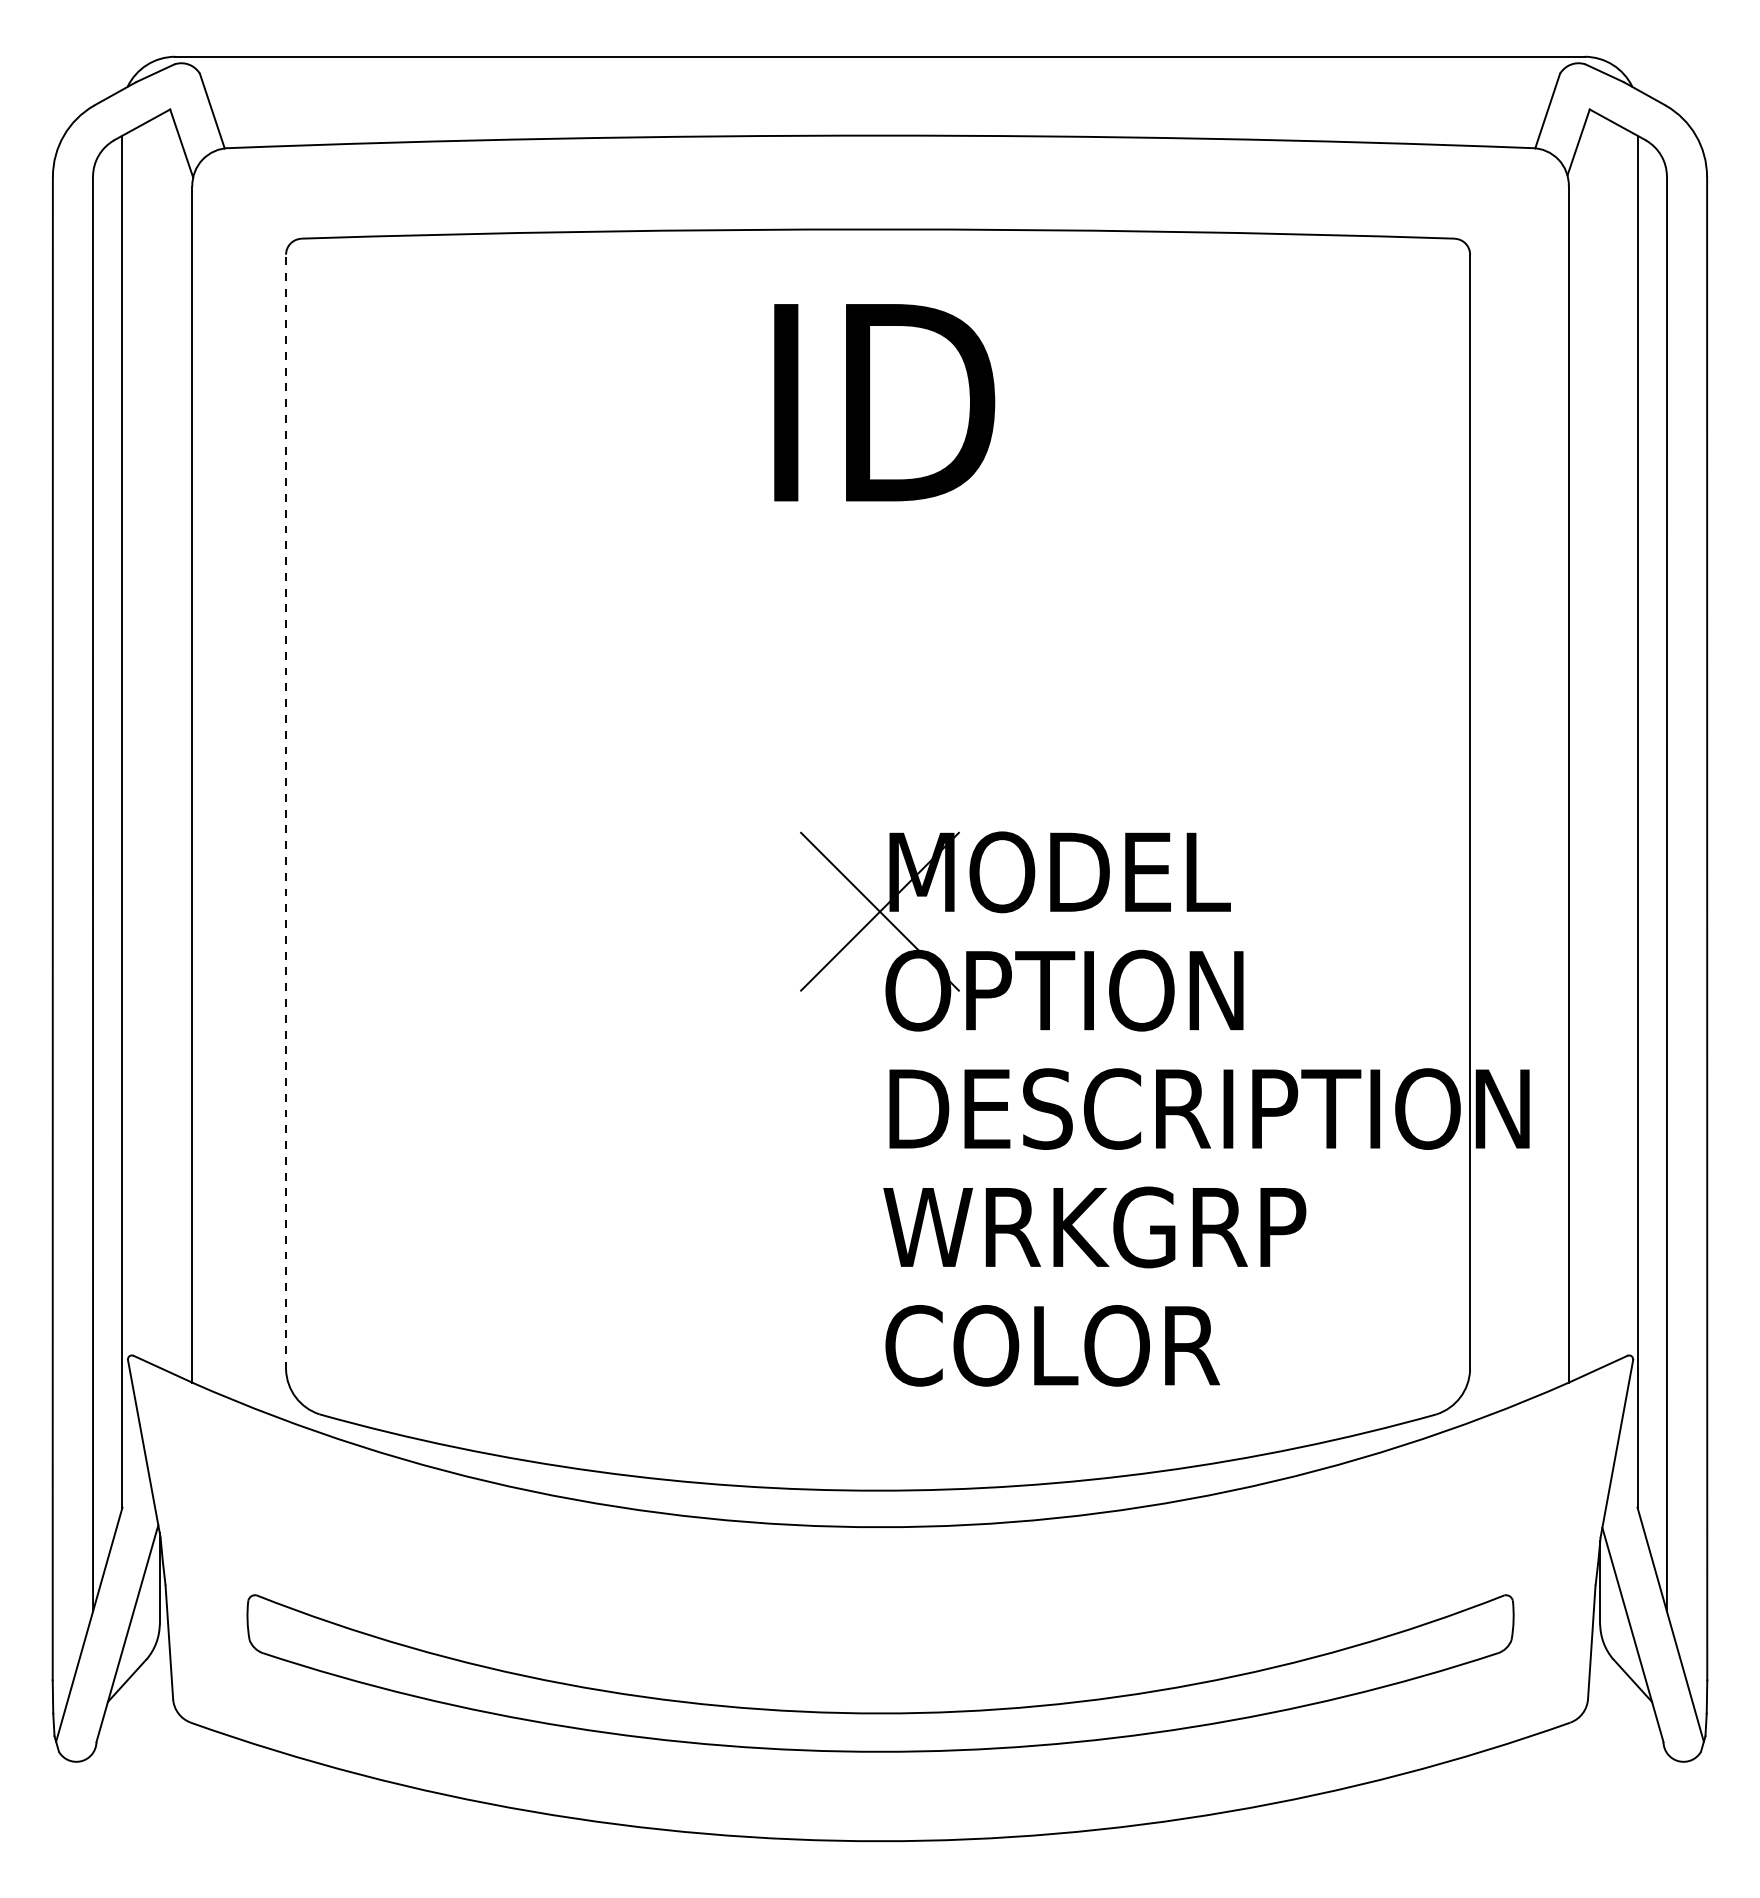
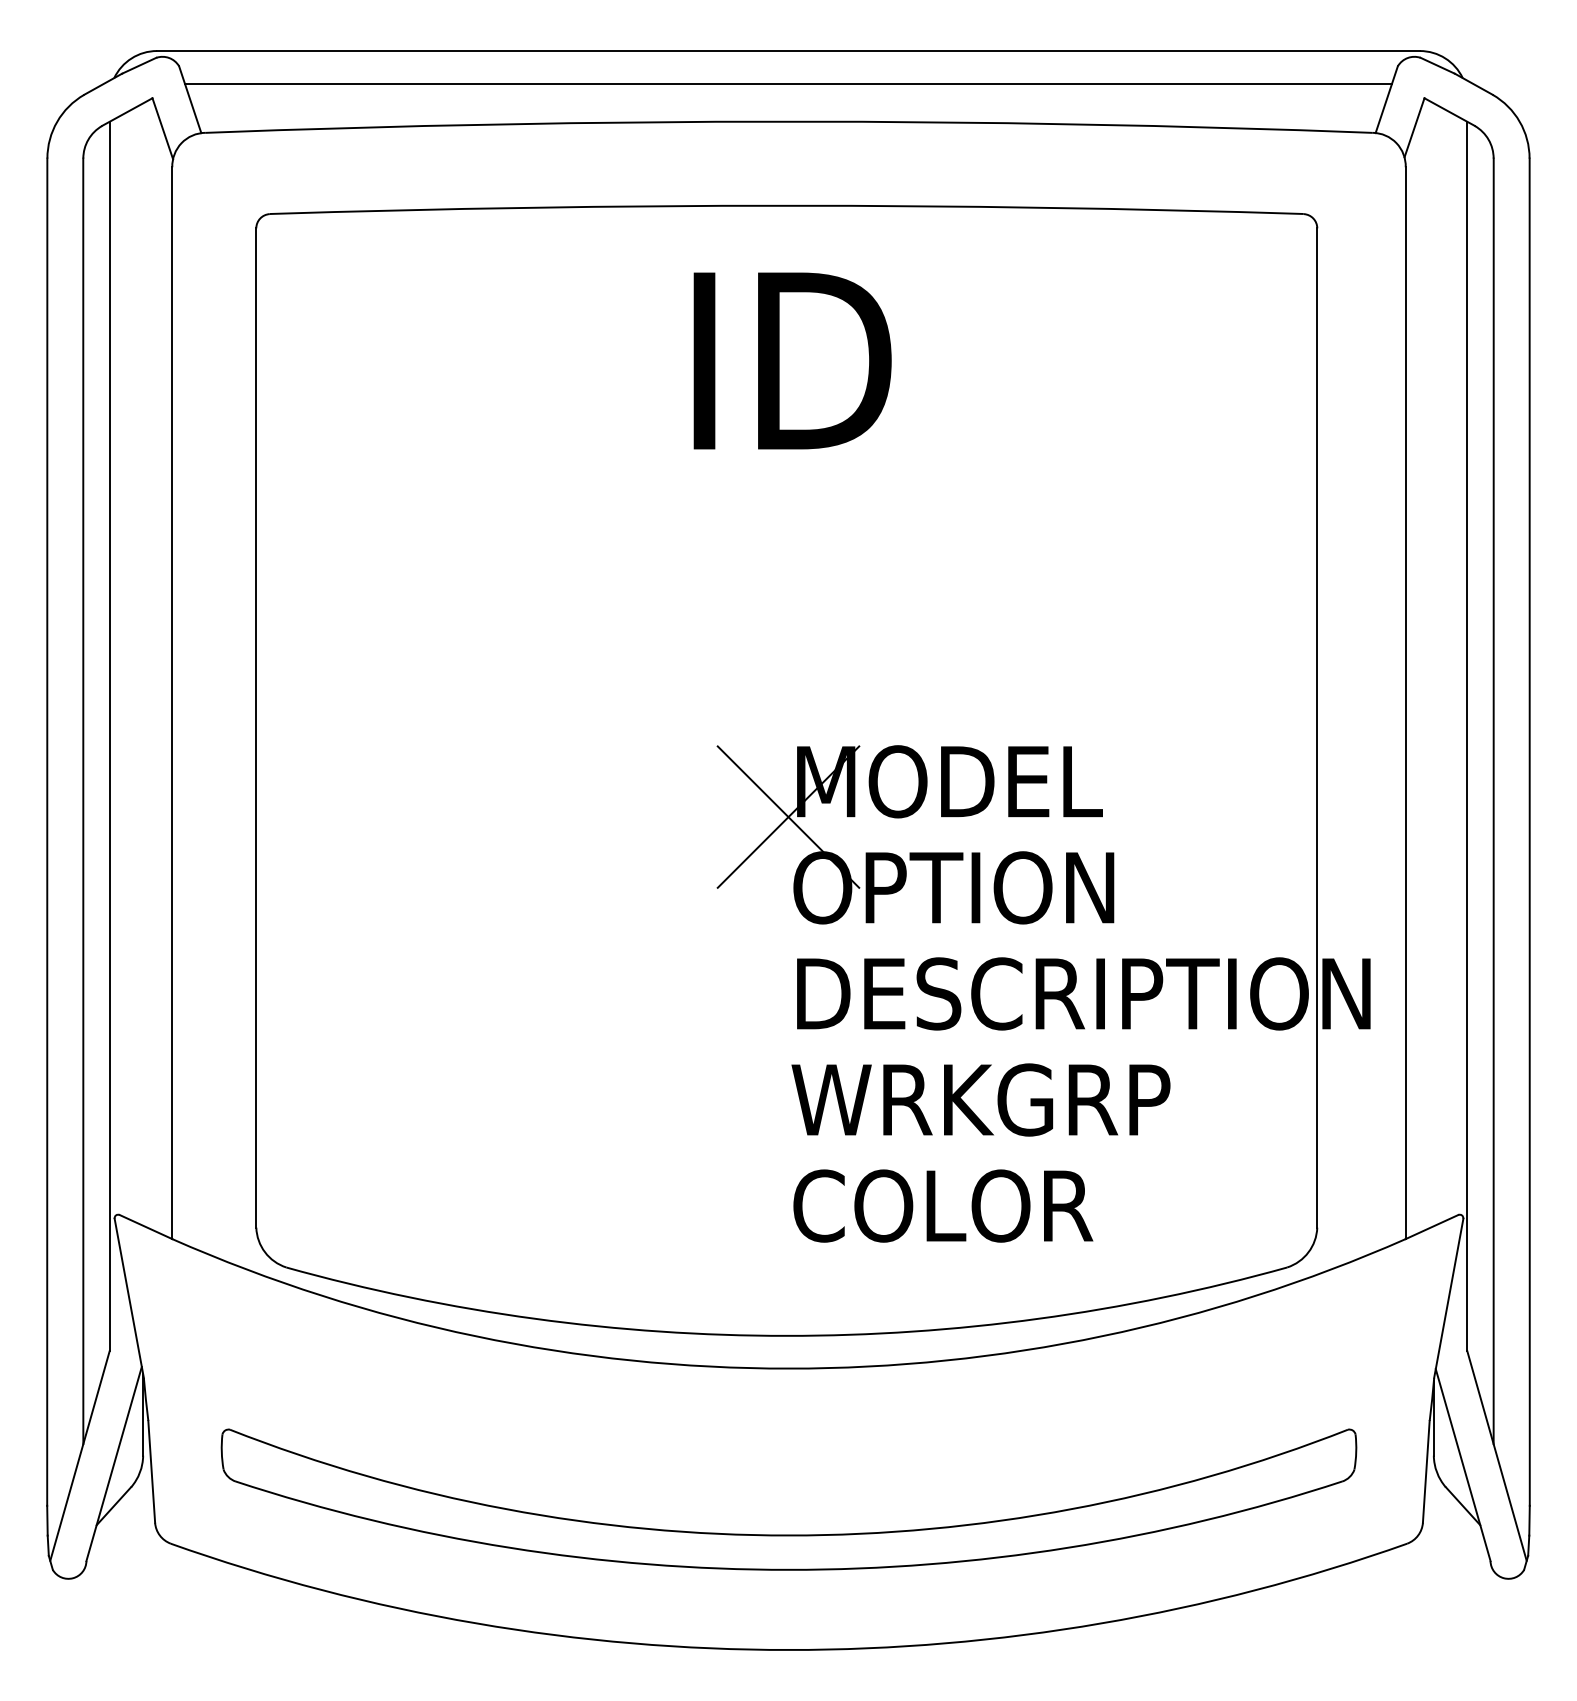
line: (880, 94) -> (788, 84), added
line: (286, 812) -> (256, 728), dashed -> solid

